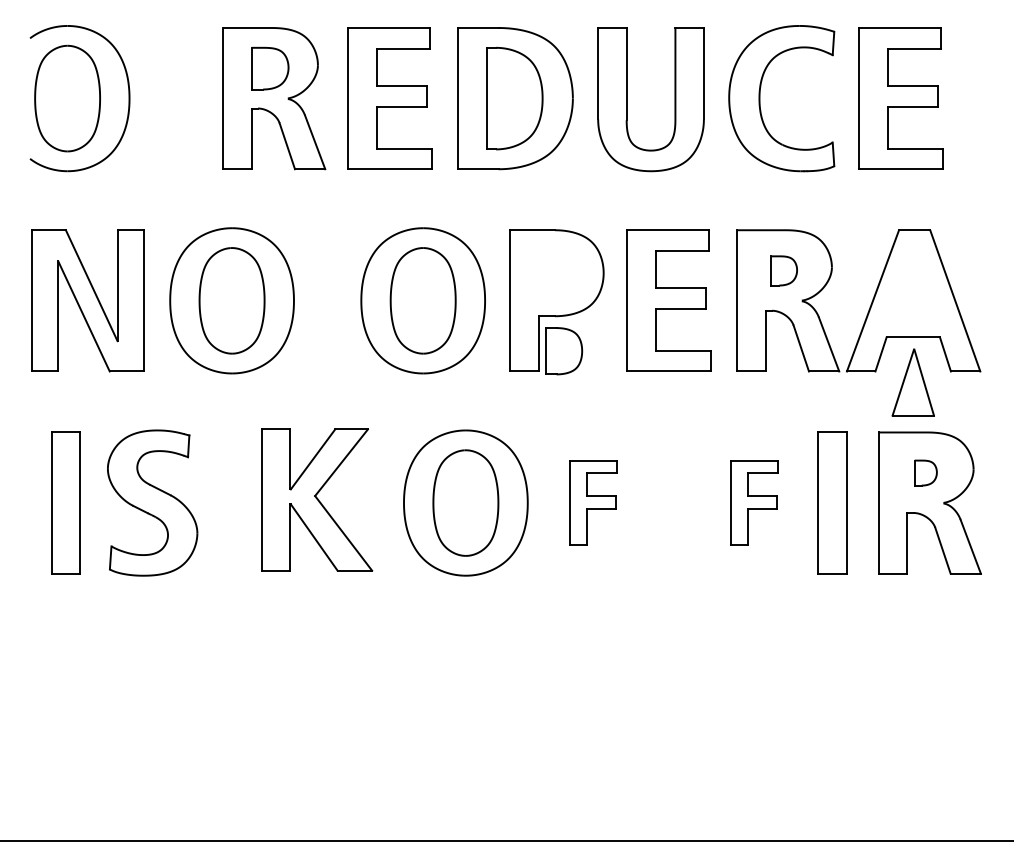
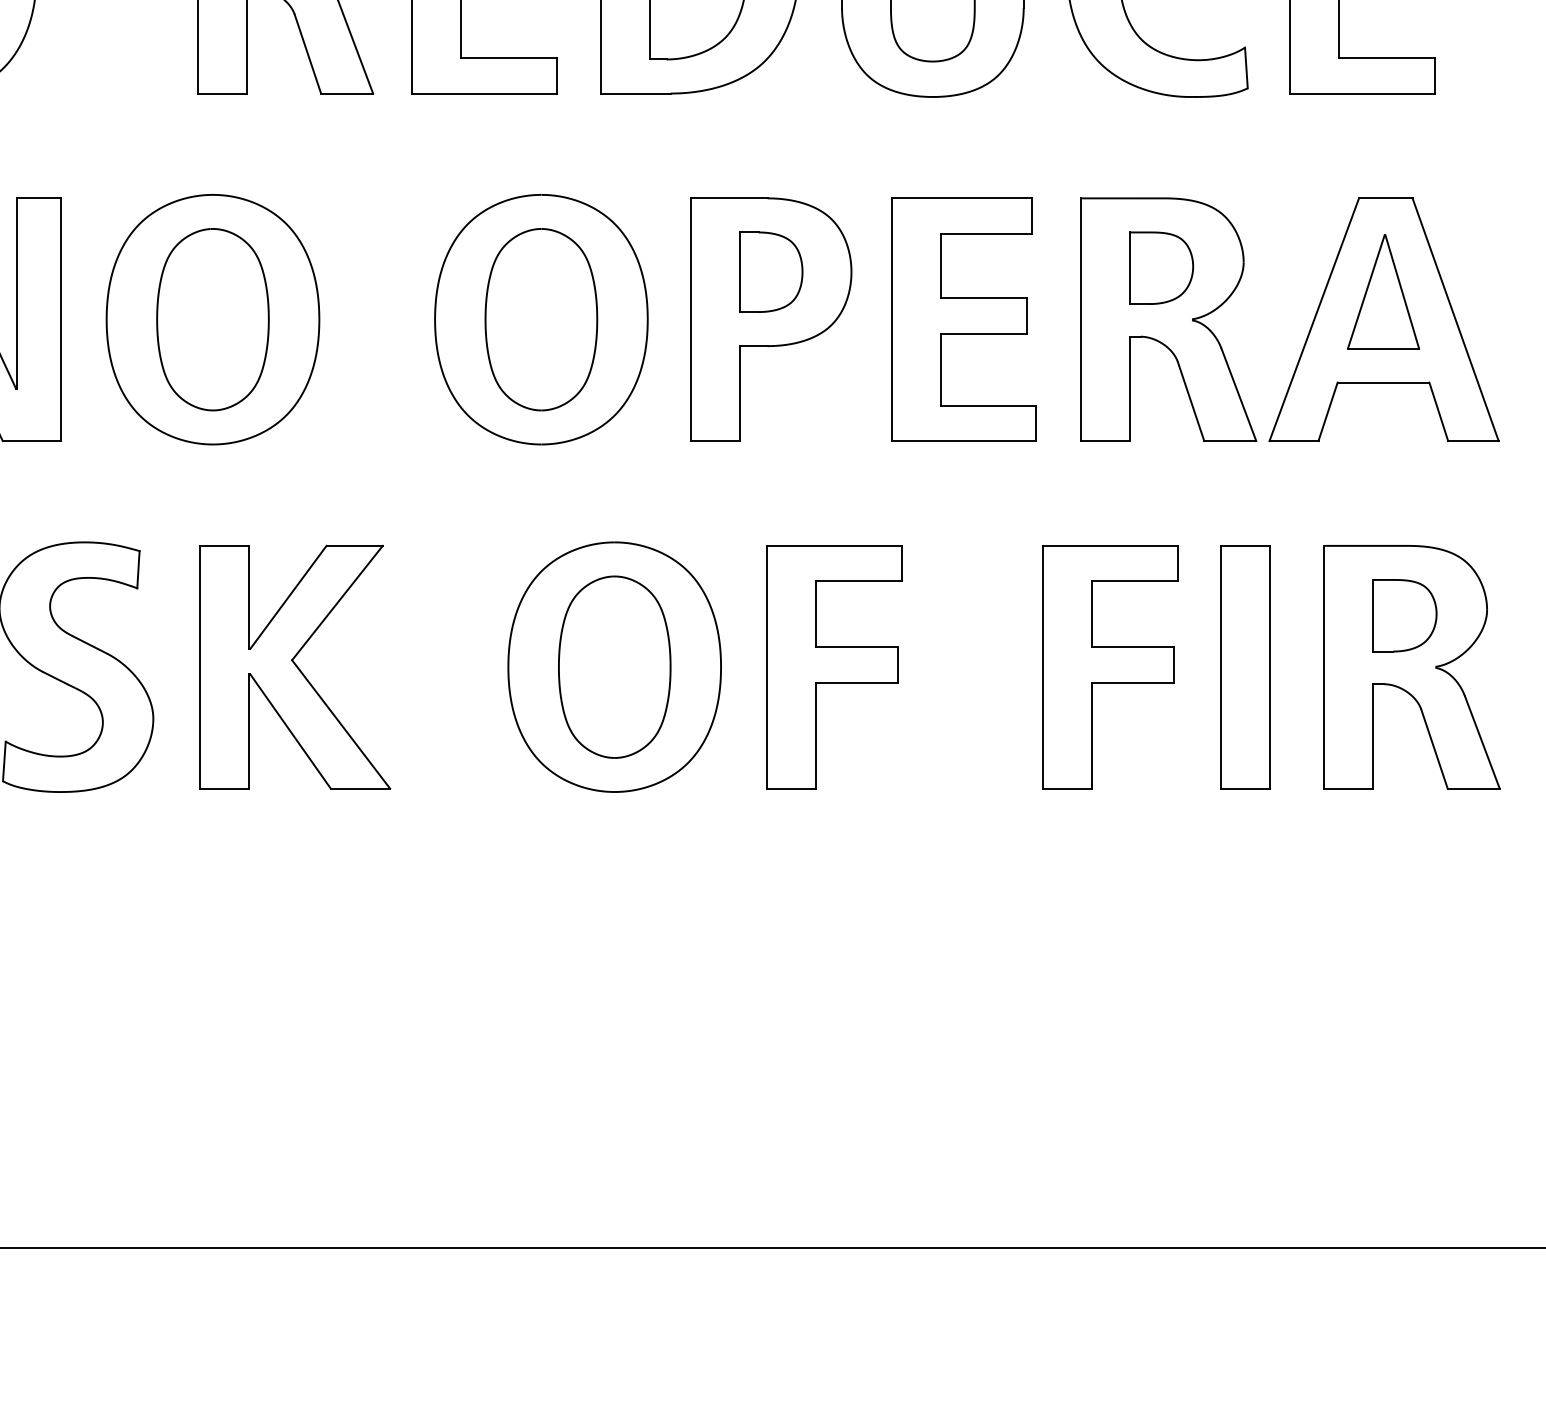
part: (784, 270) -> (1162, 267), size x1.43
part: (564, 351) -> (772, 272), moved
part: (912, 382) -> (1382, 291), moved
part: (925, 472) -> (1404, 614), size x1.67
part: (317, 499) -> (296, 666), moved
part: (593, 502) -> (833, 666), size x1.67
part: (754, 502) -> (1110, 666), size x1.67

